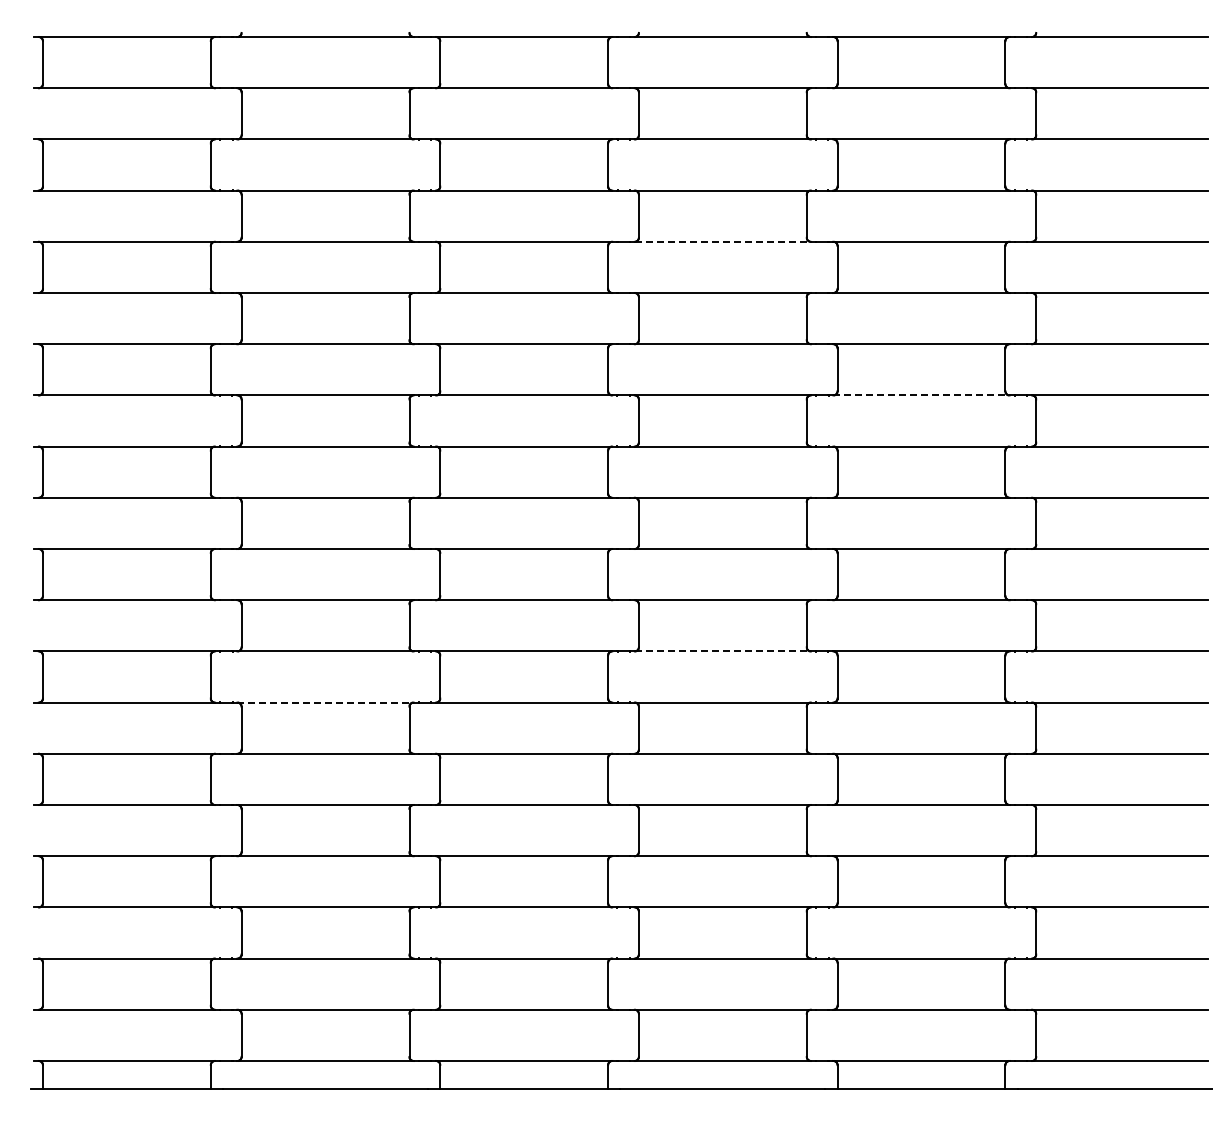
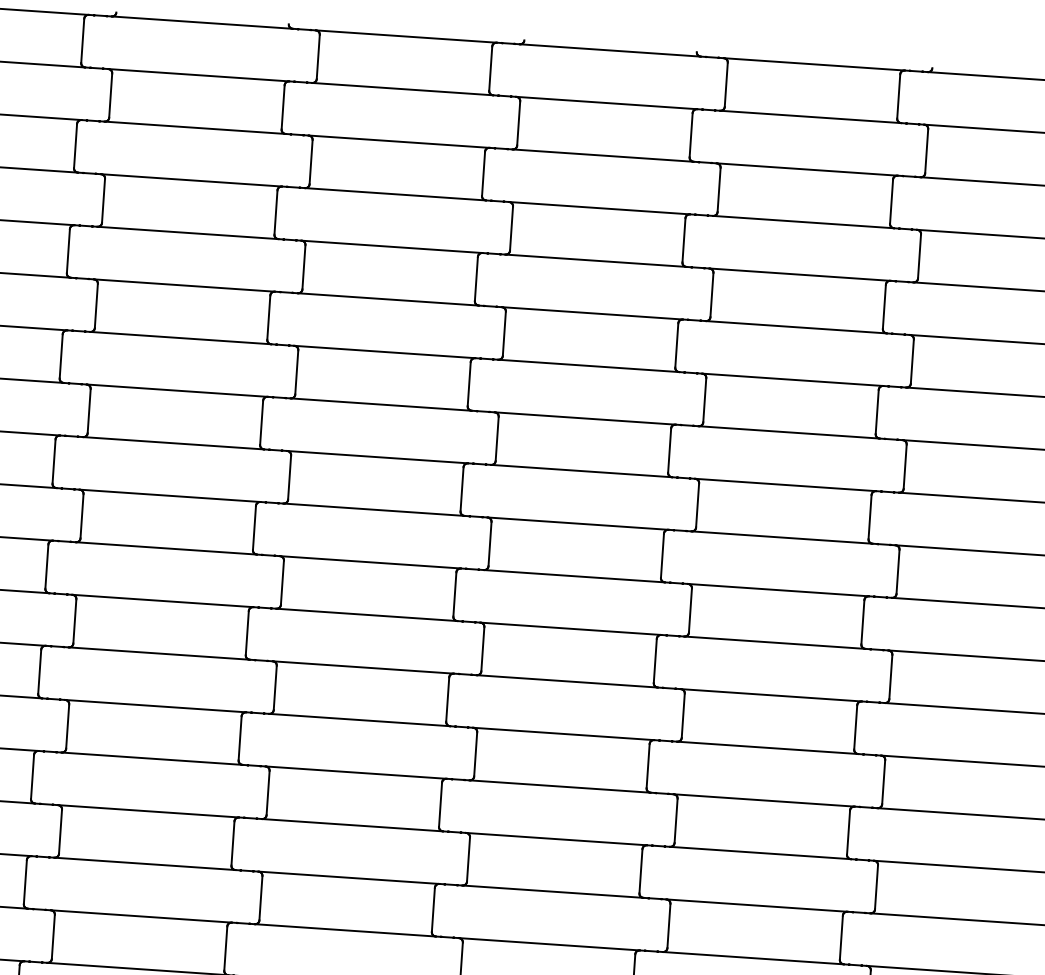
line: (723, 241) -> (596, 260), dashed -> solid
line: (921, 395) -> (789, 432), dashed -> solid
line: (723, 651) -> (567, 681), dashed -> solid
line: (326, 702) -> (156, 706), dashed -> solid

